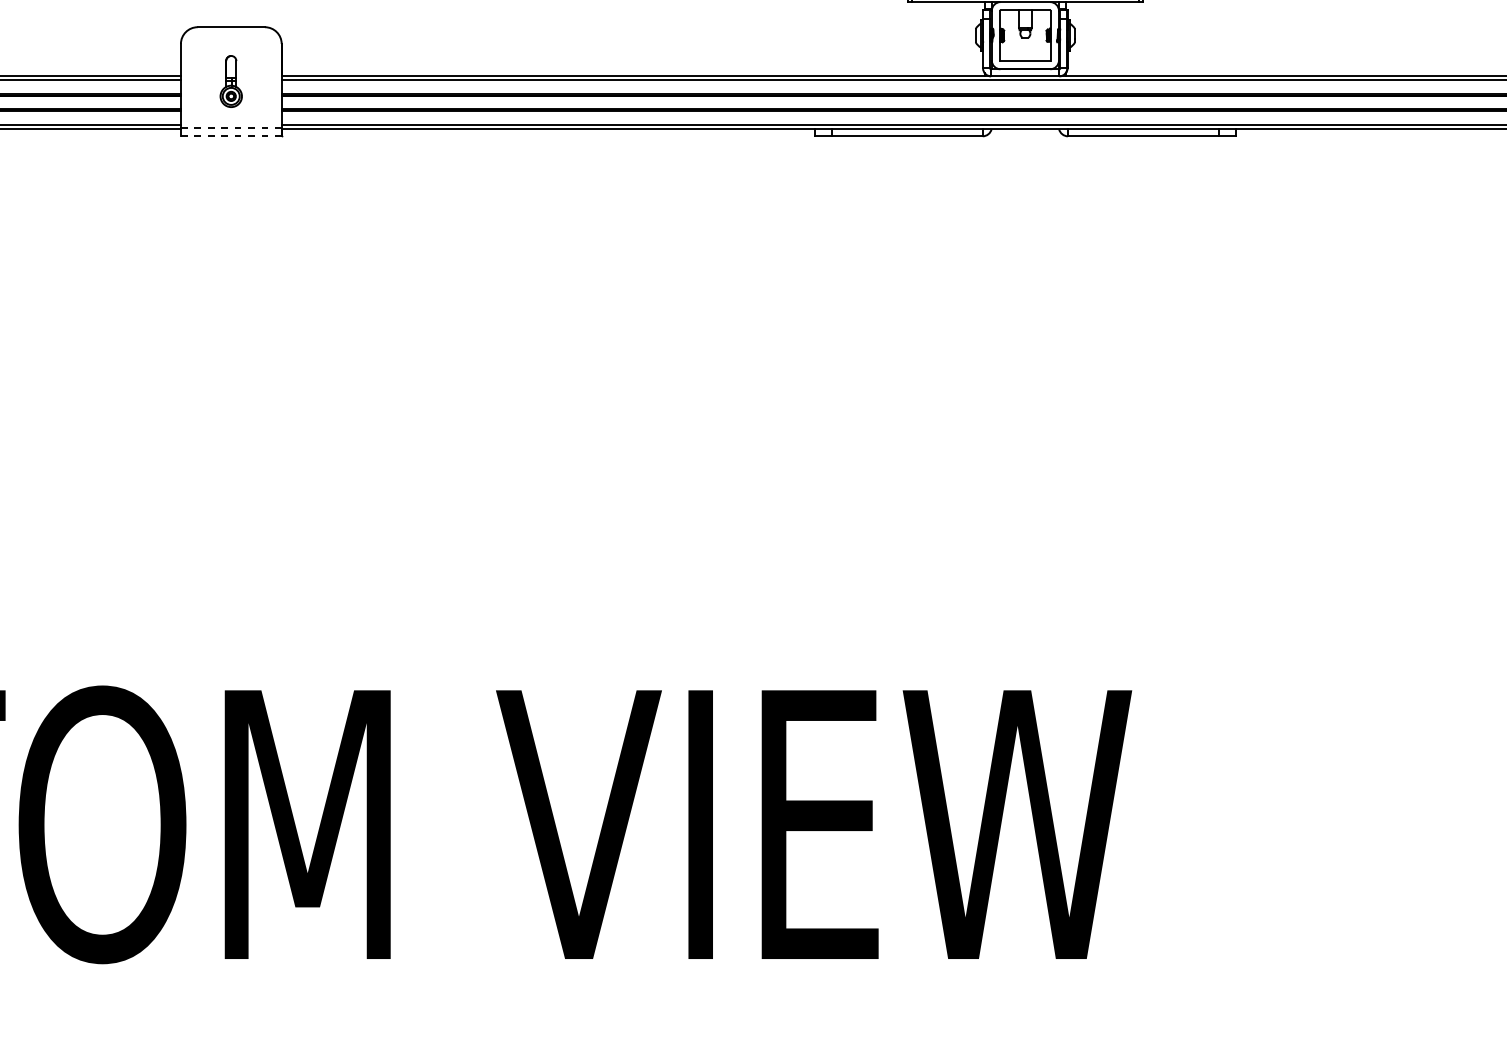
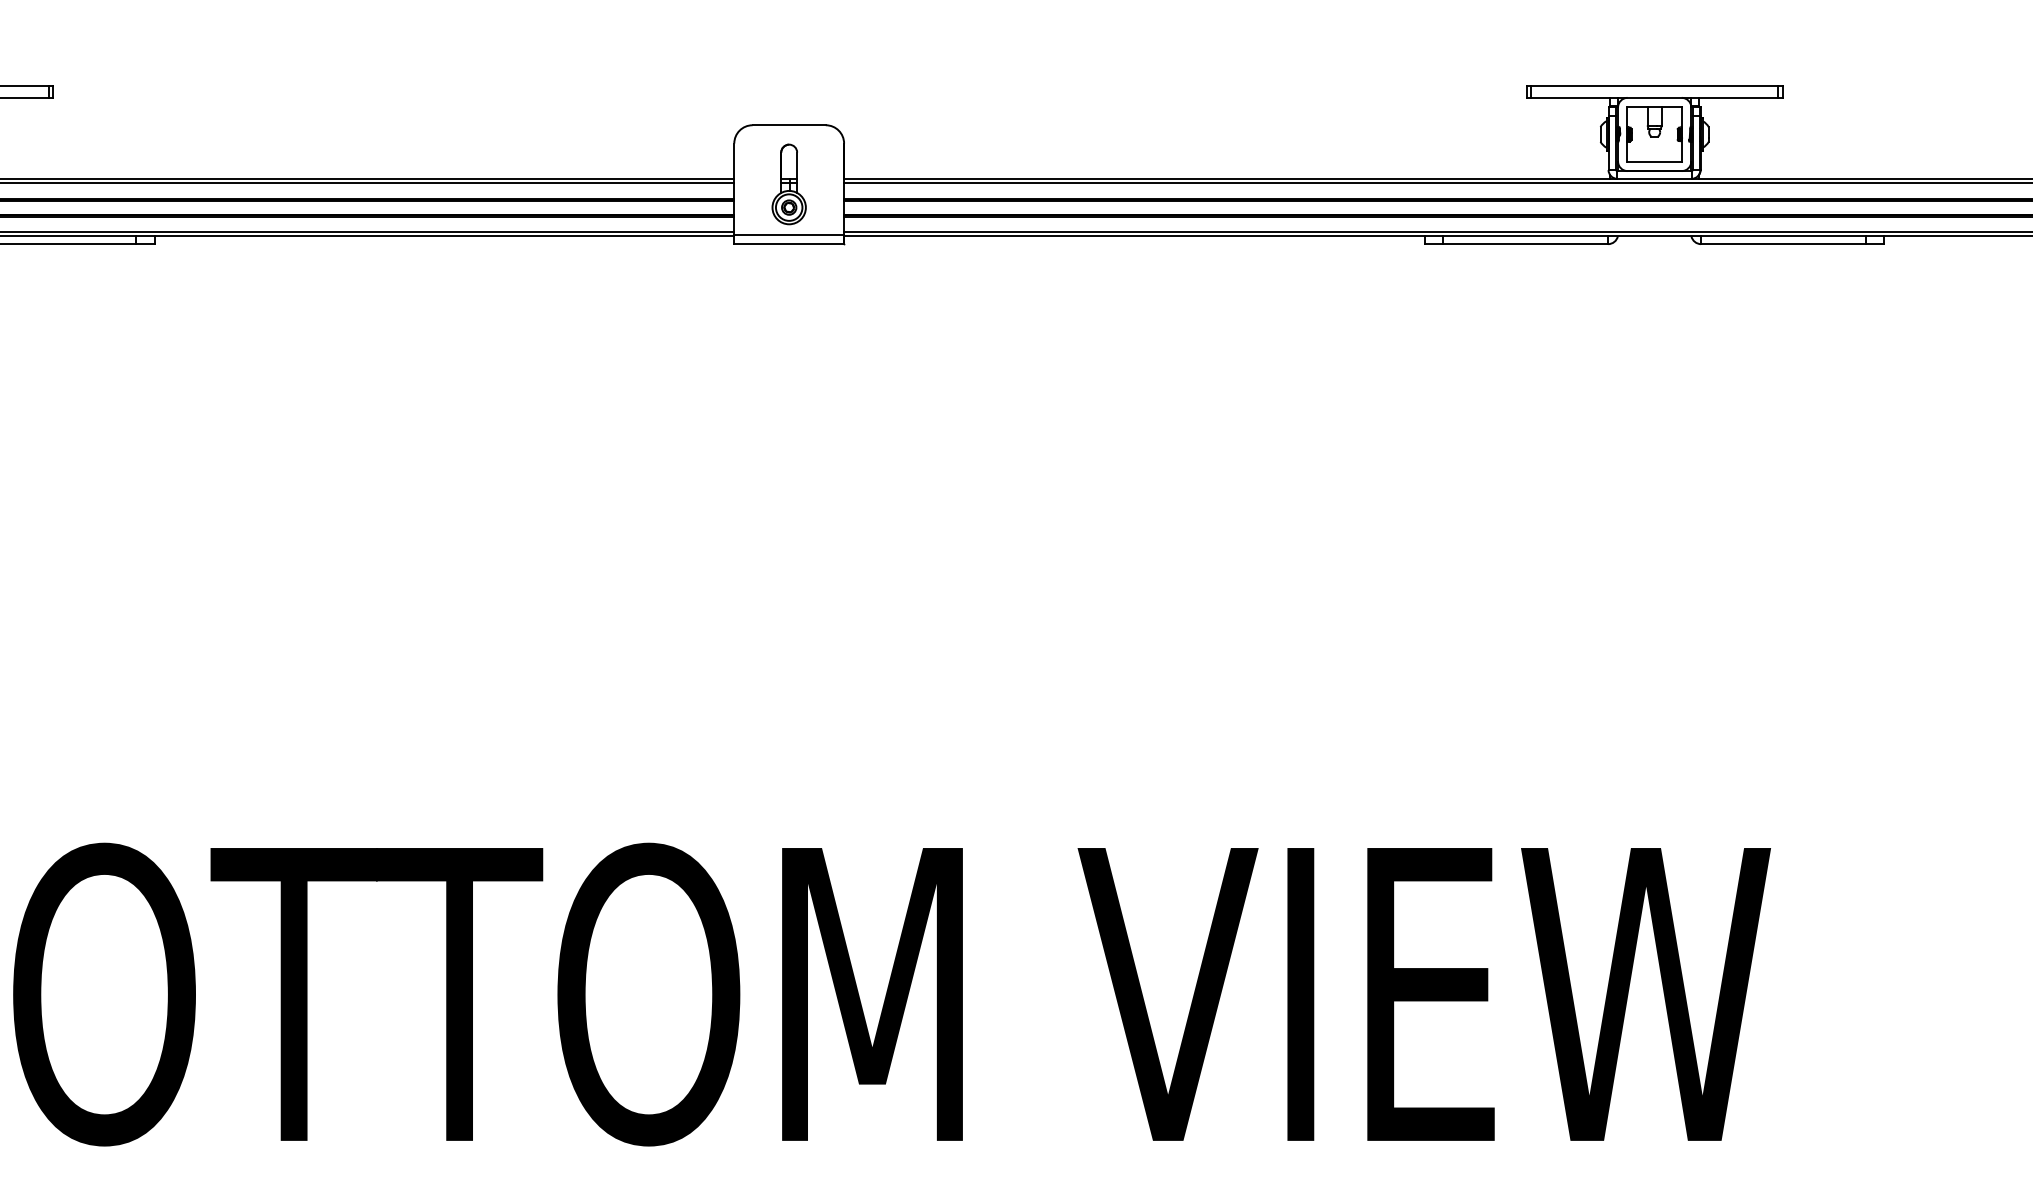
part: (230, 81) -> (788, 184), size x1.43
line: (231, 128) -> (789, 235), dashed -> solid
line: (231, 136) -> (789, 244), dashed -> solid

